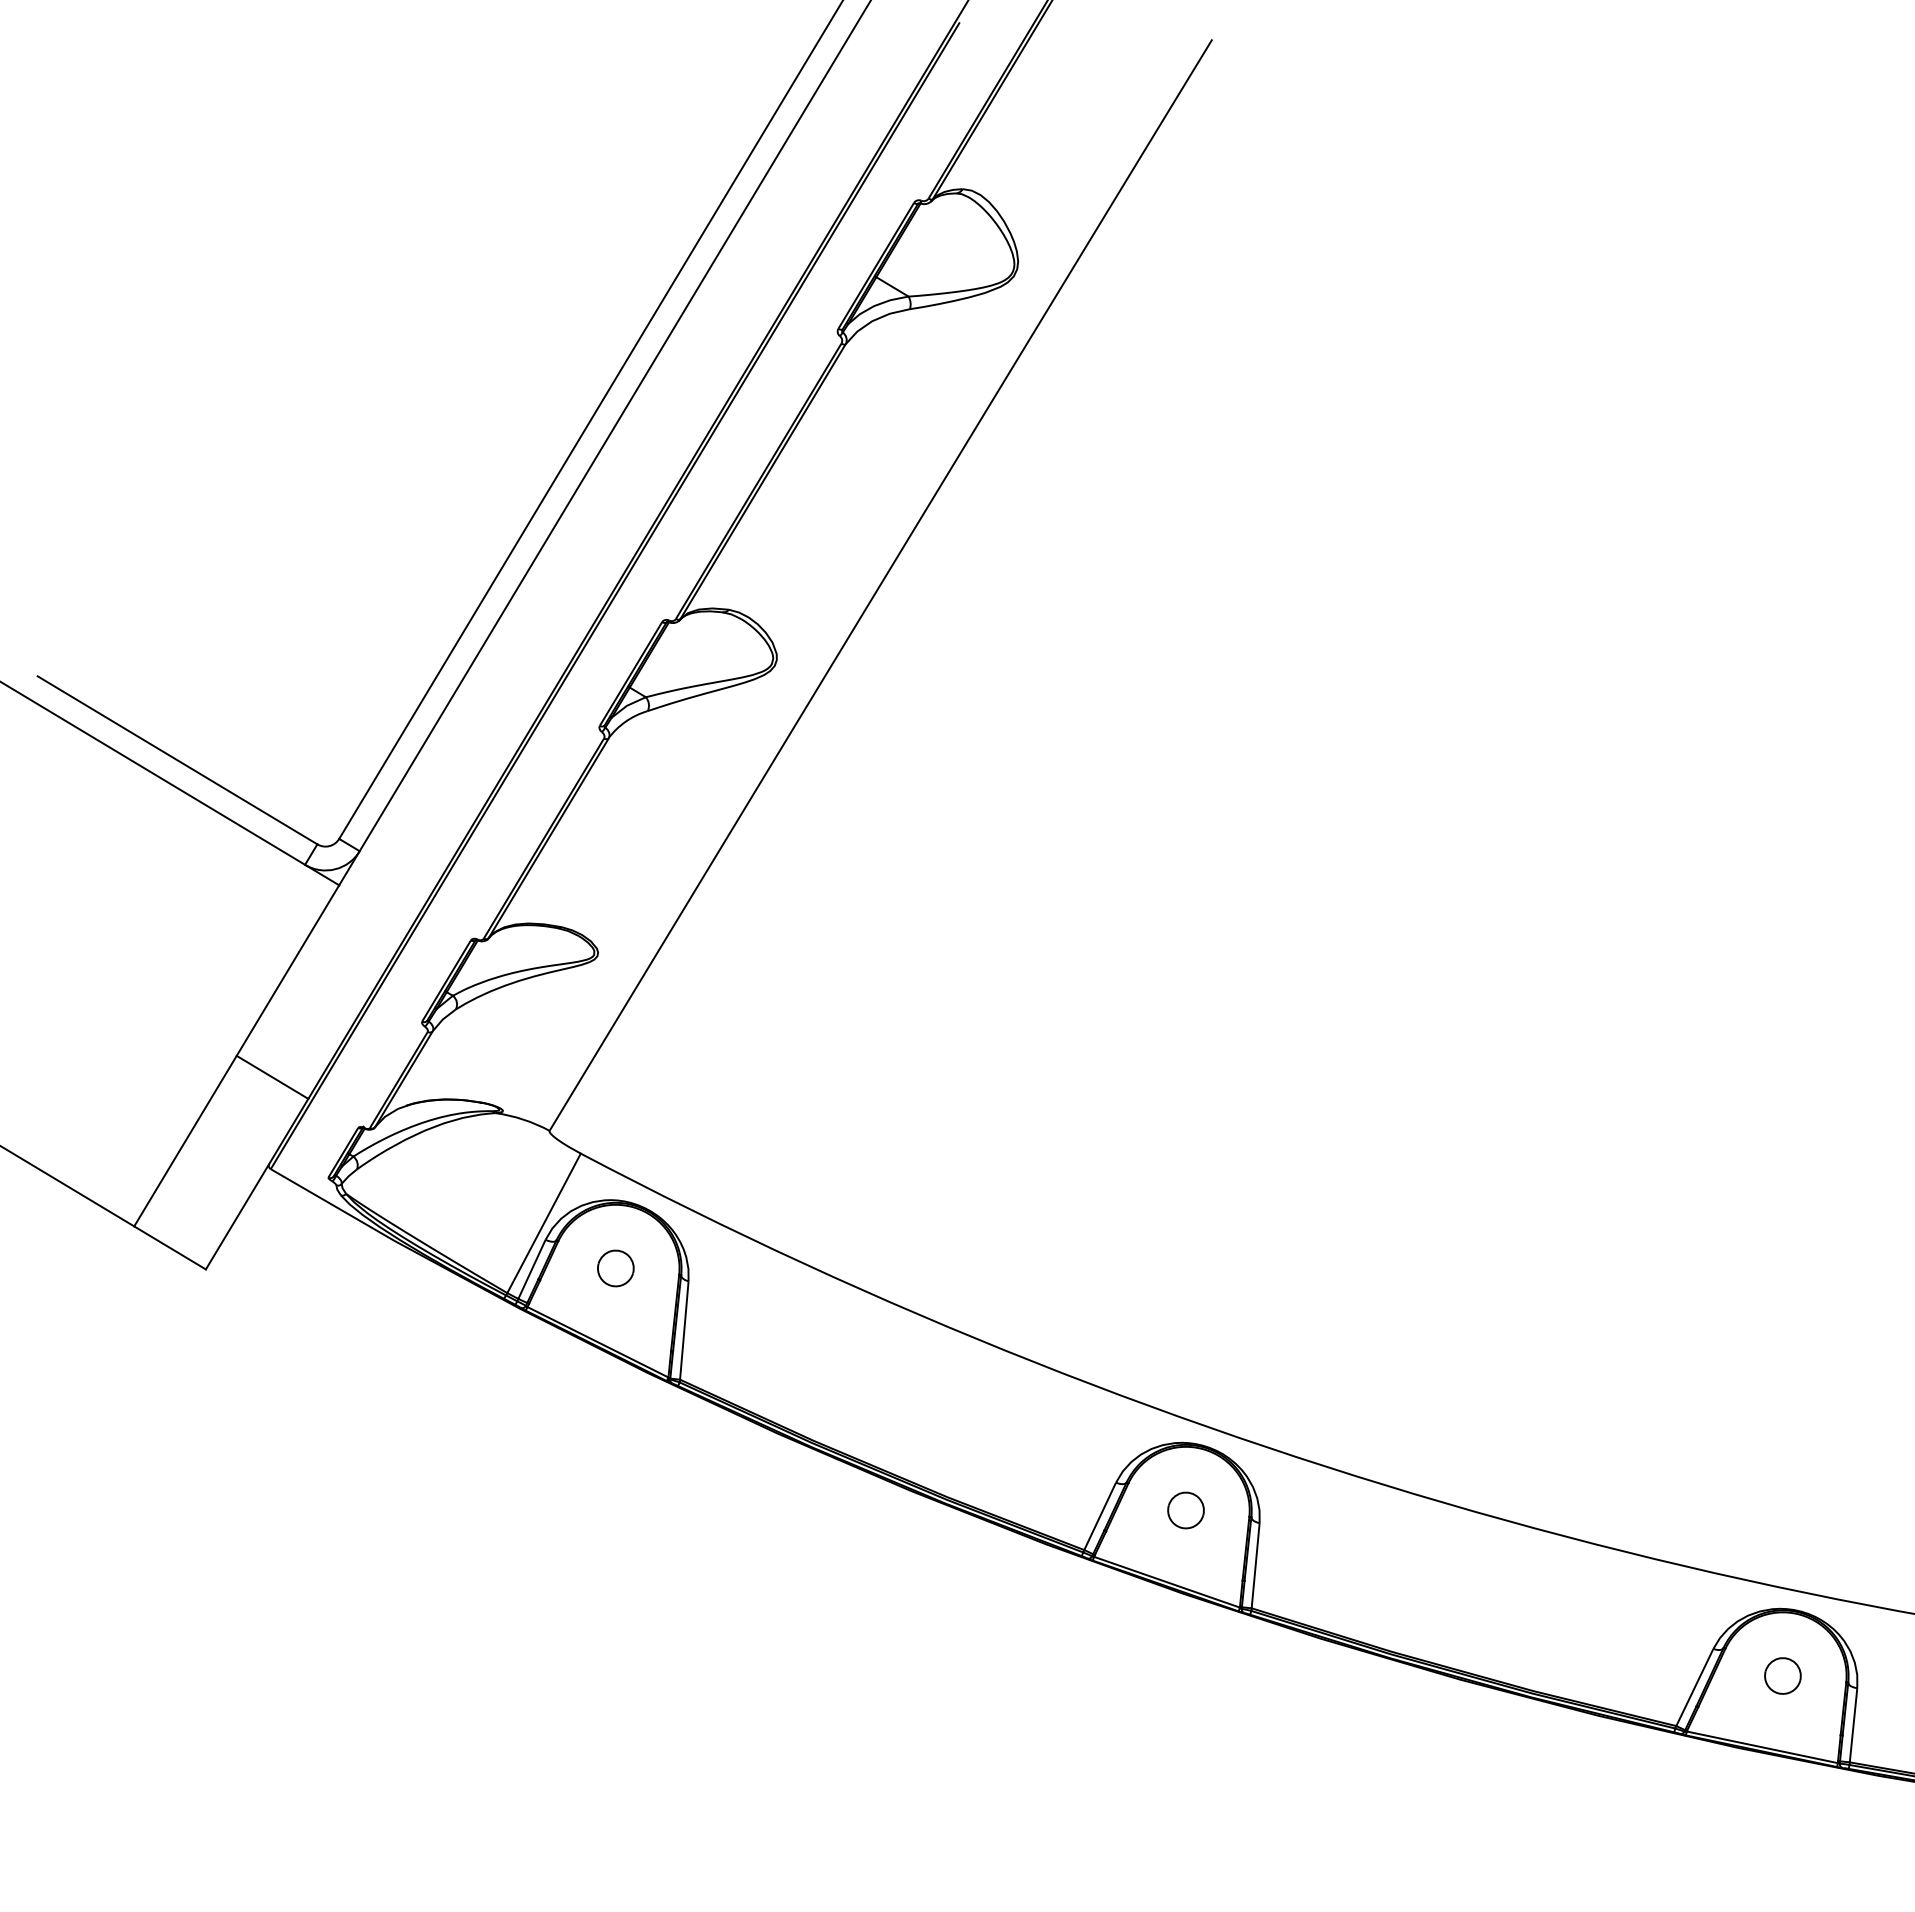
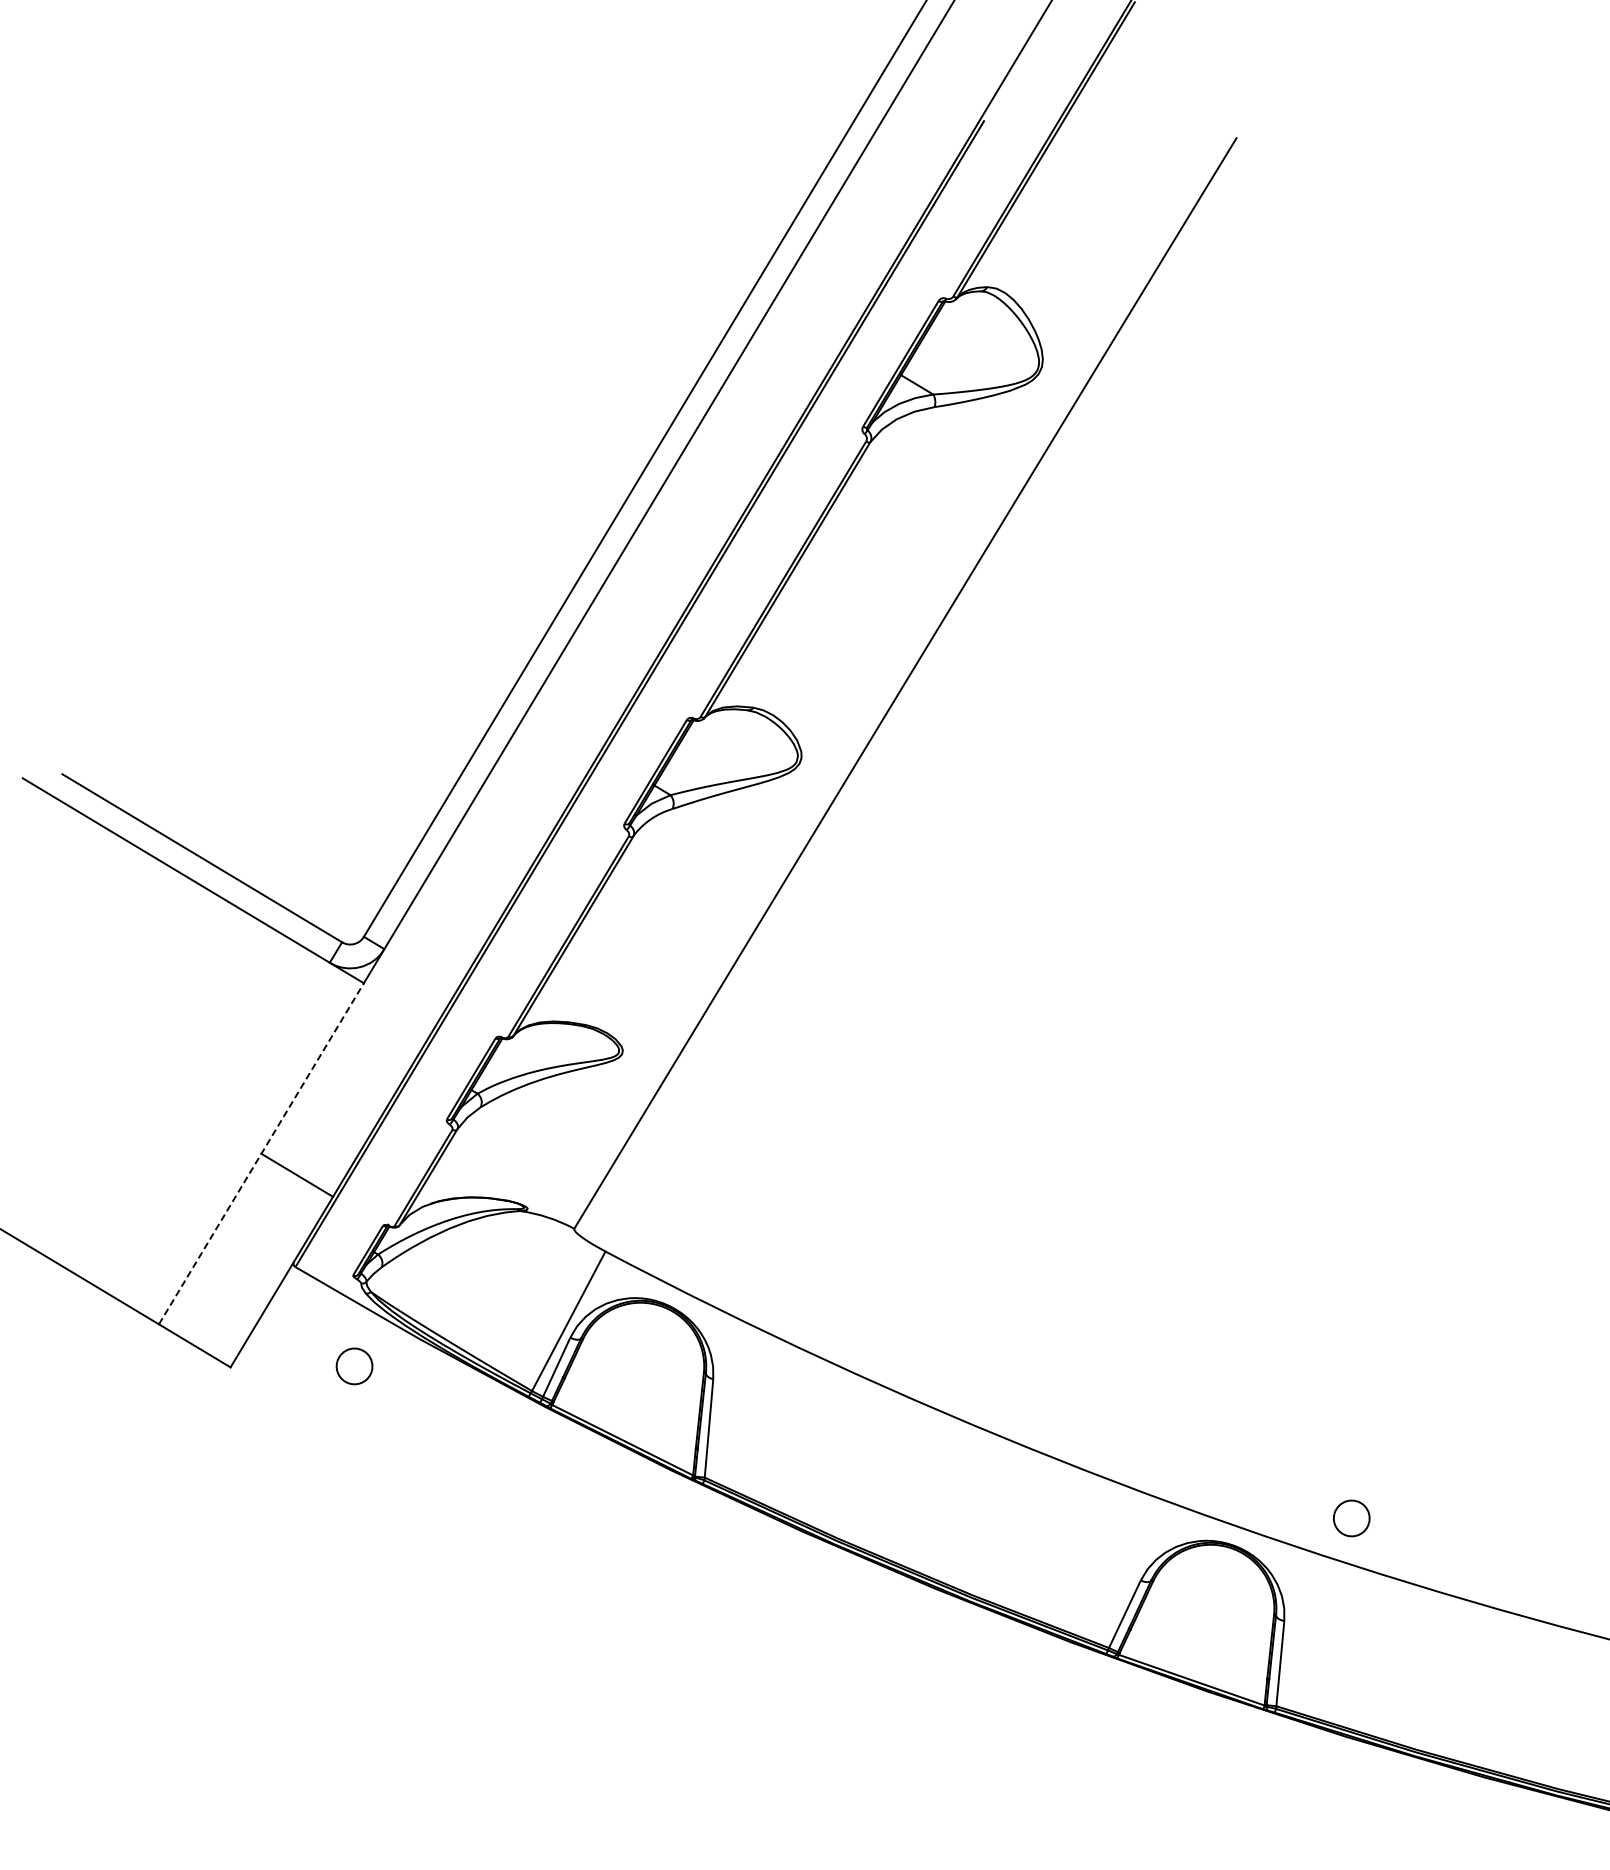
line: (236, 1055) -> (261, 1153), solid -> dashed
part: (615, 1268) -> (354, 1366), moved
part: (1185, 1510) -> (1351, 1518), moved

